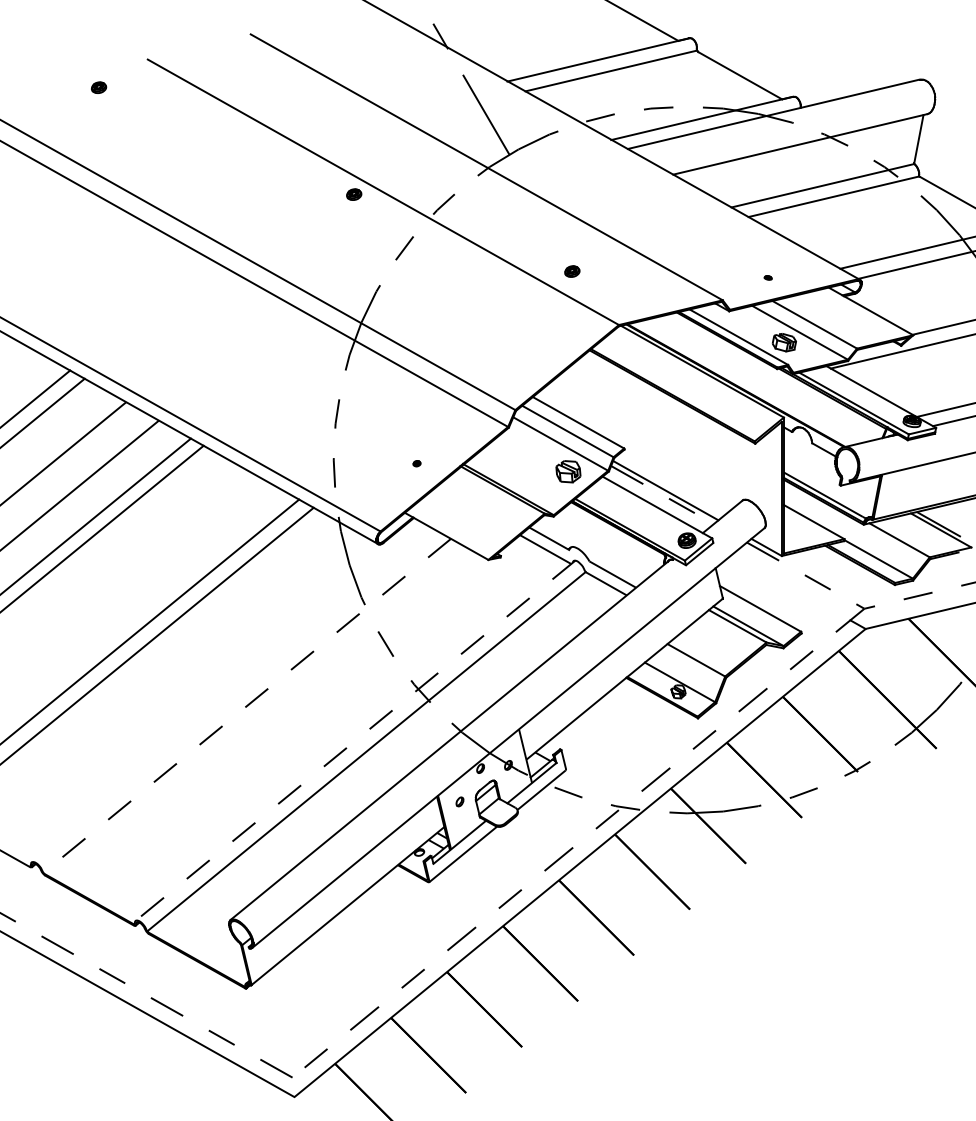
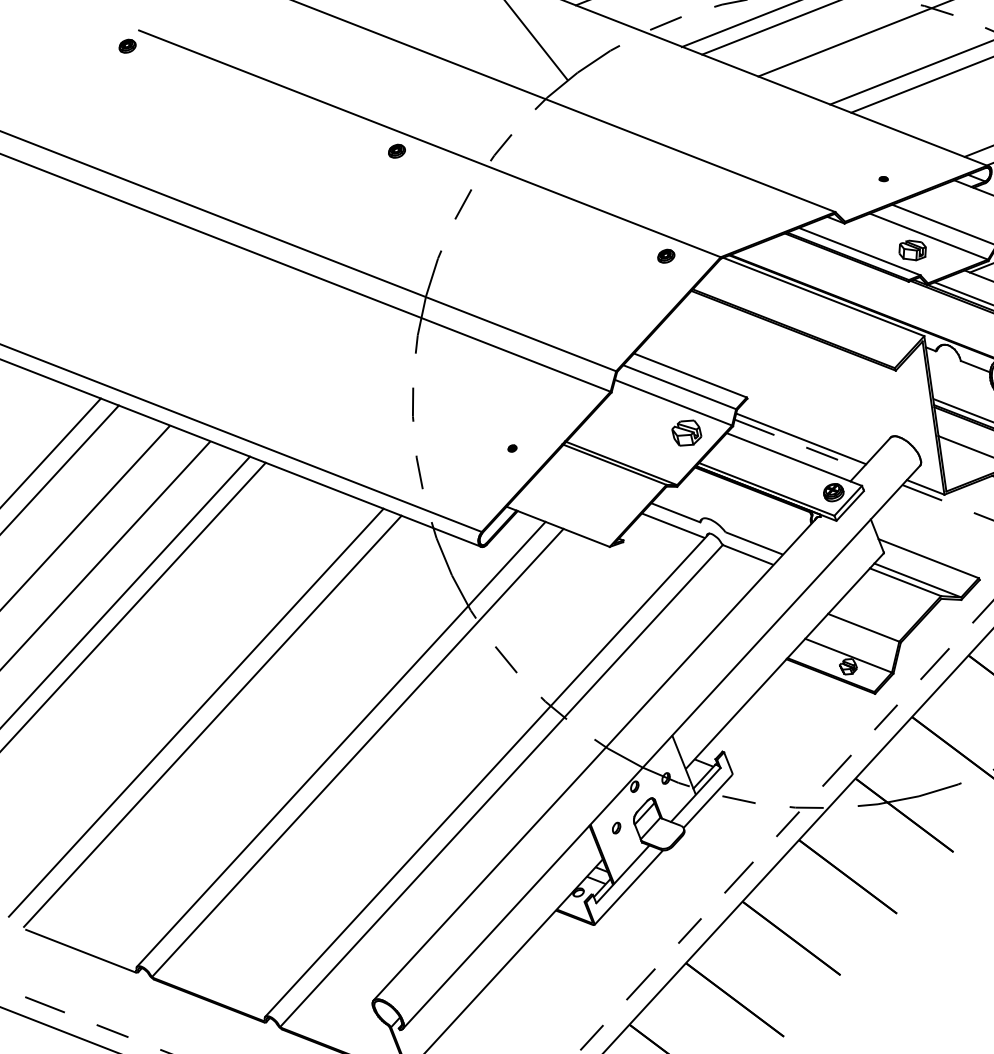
part: (99, 87) -> (128, 45), moved
part: (572, 271) -> (666, 256), moved
line: (233, 696) -> (340, 744), added
line: (246, 706) -> (357, 753), dashed -> solid
line: (355, 741) -> (487, 776), dashed -> solid

